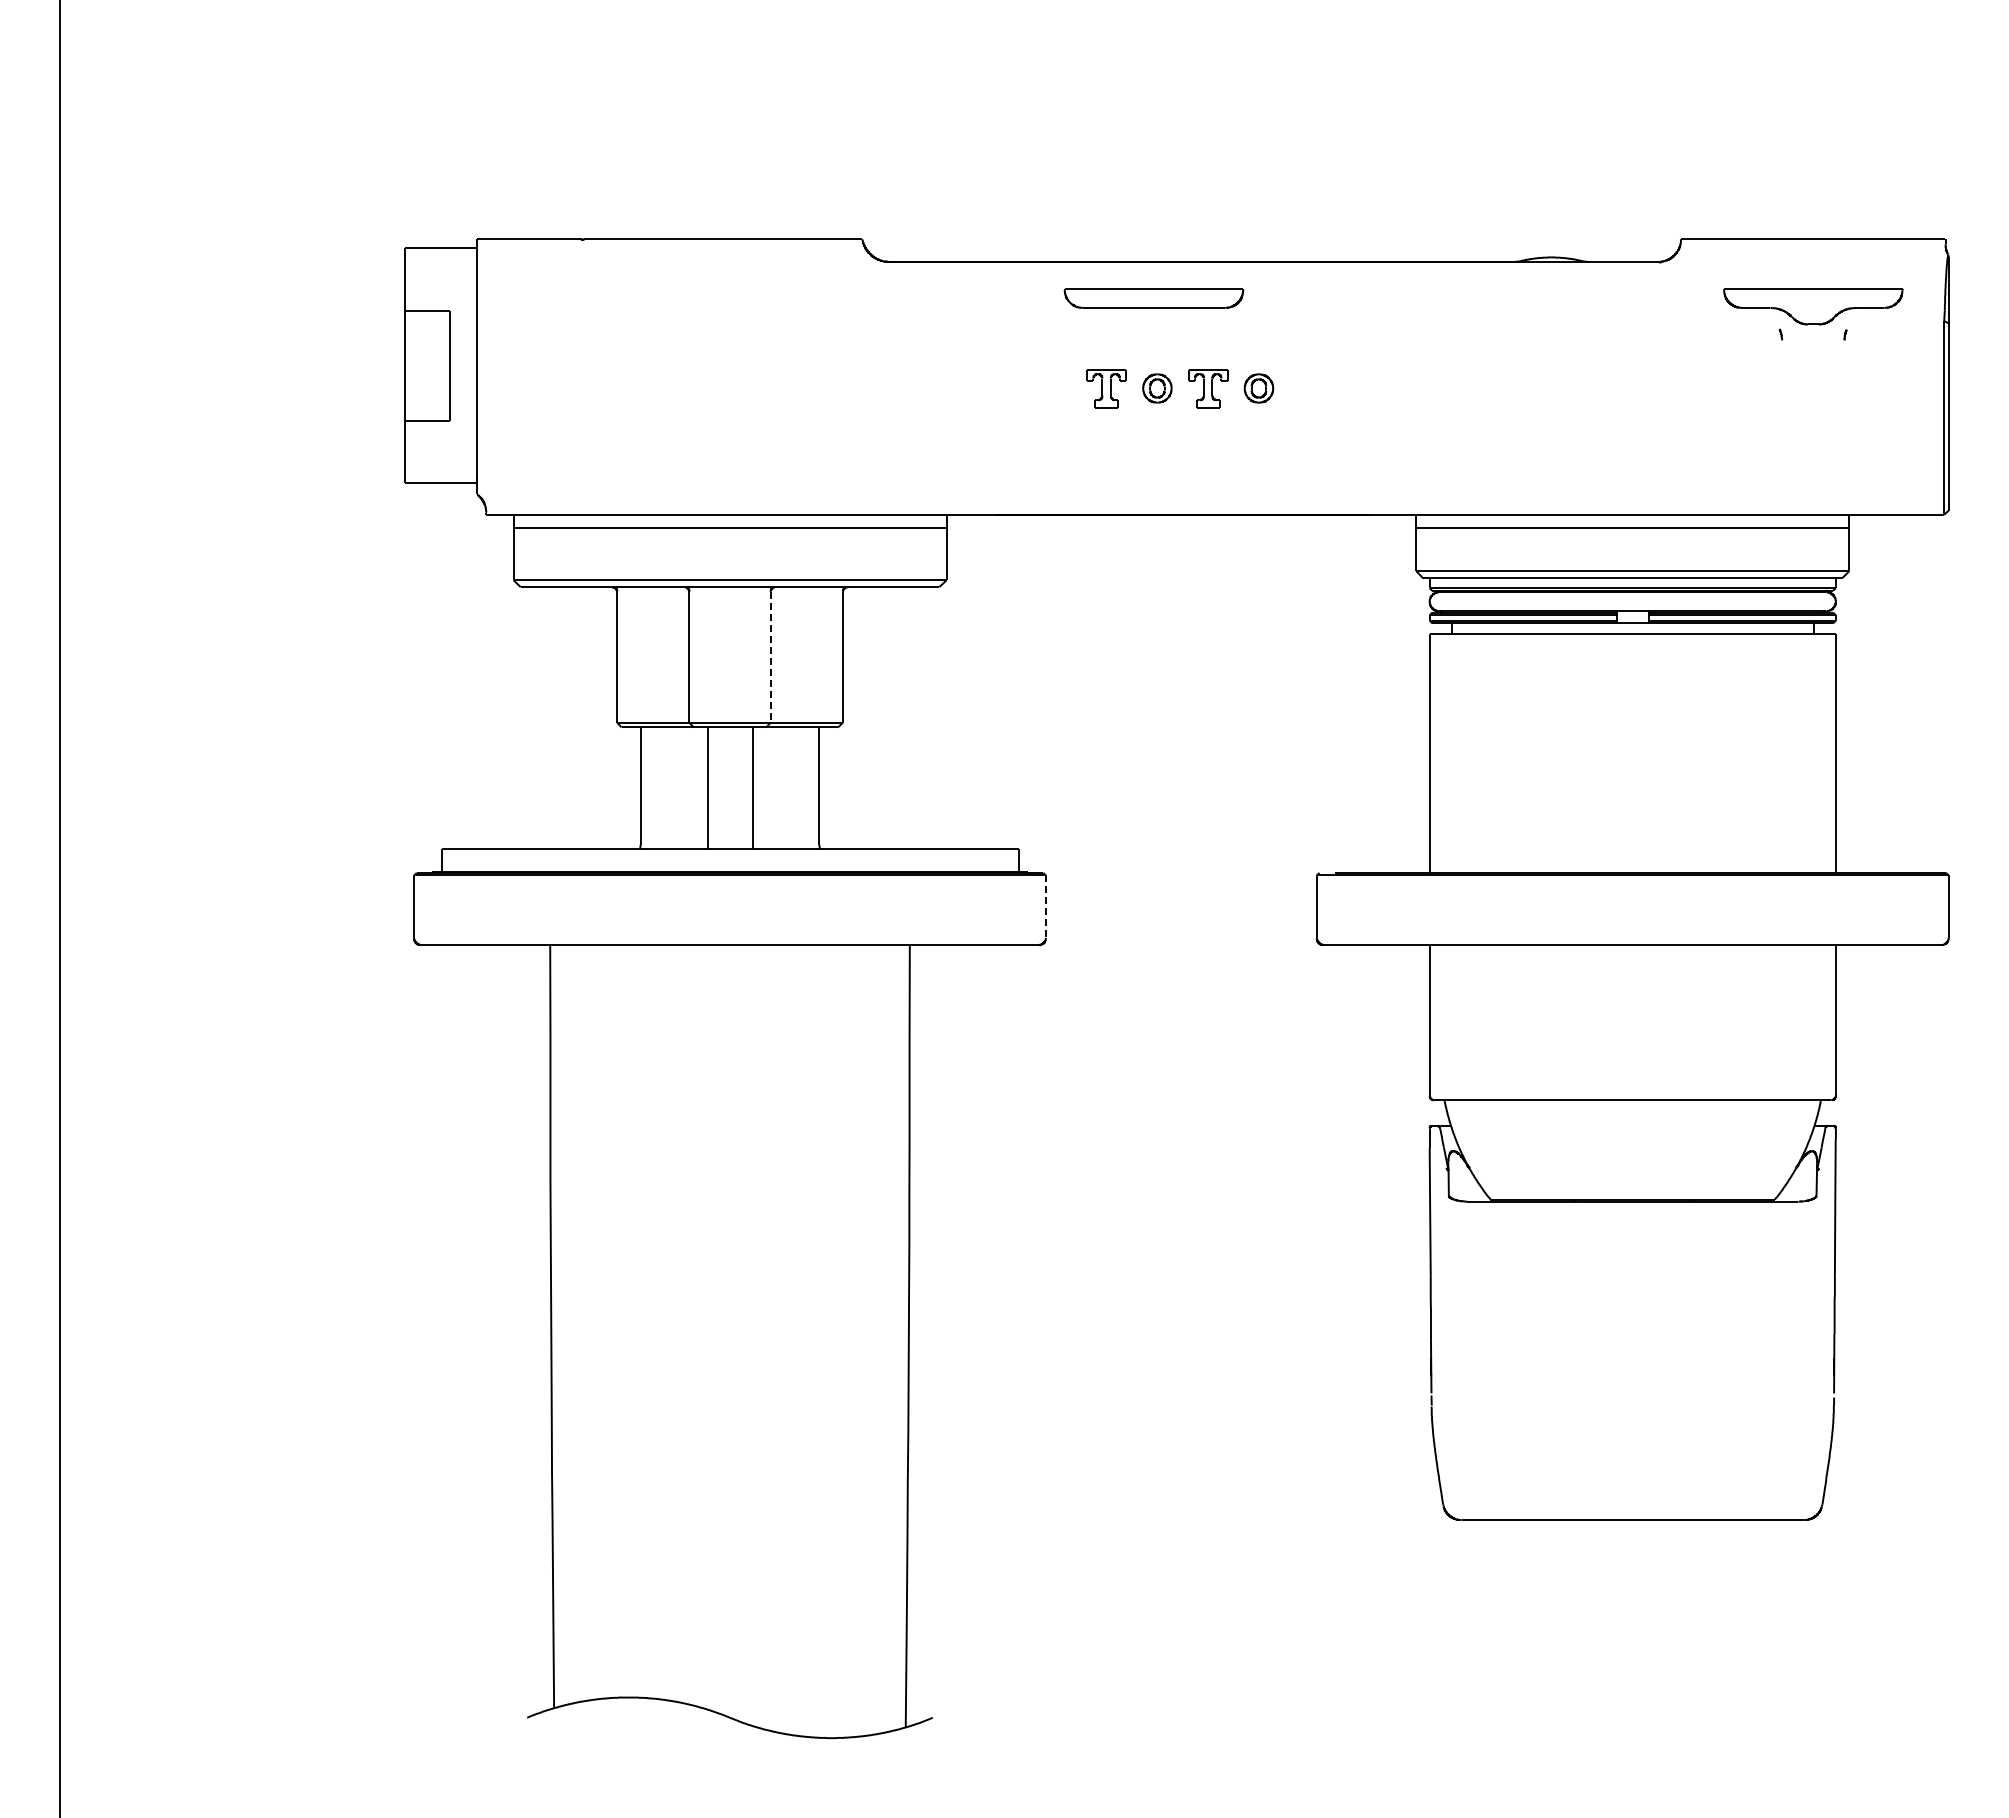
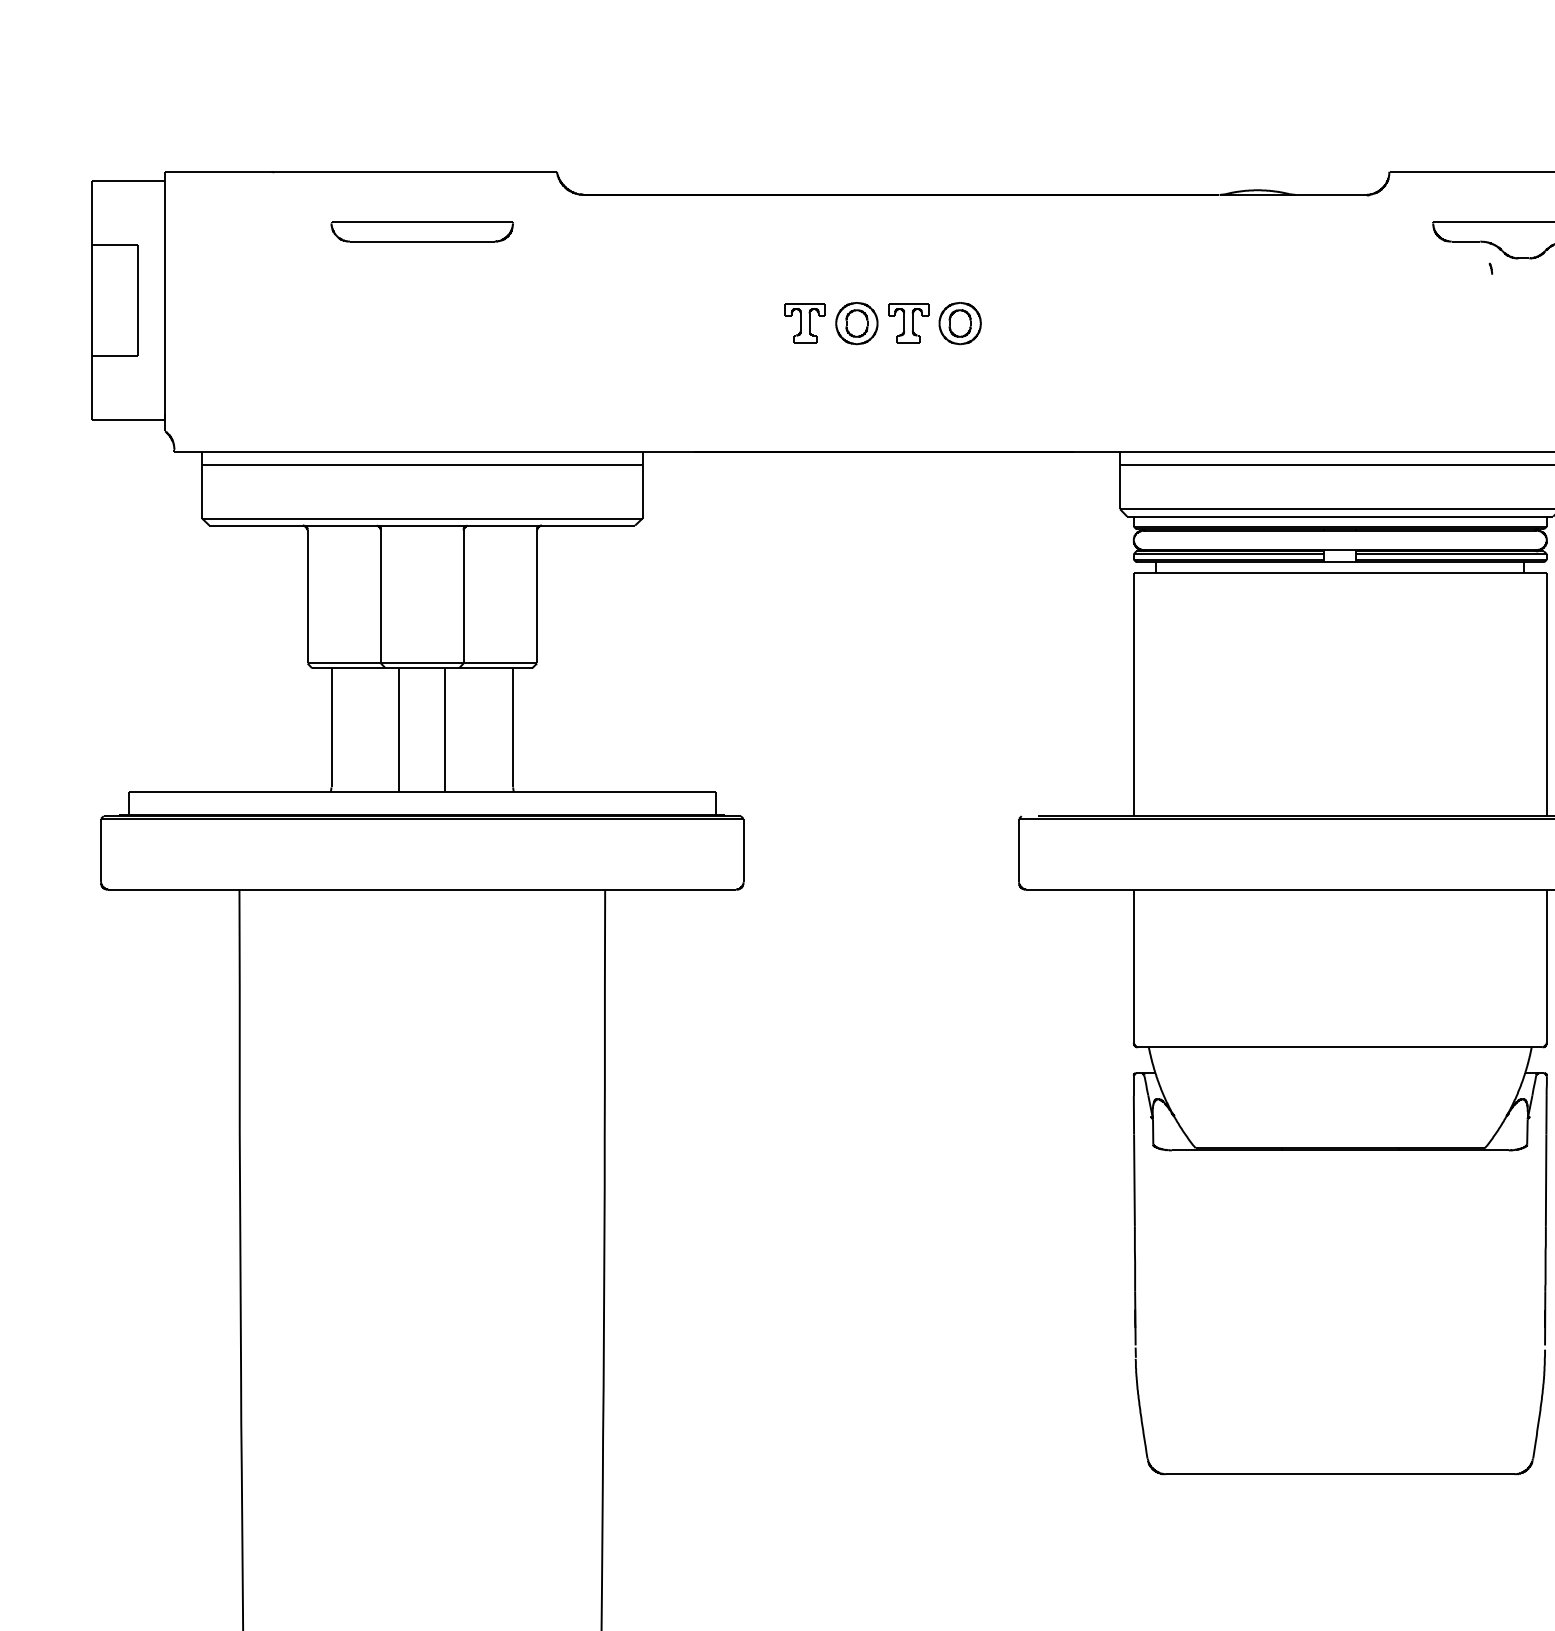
part: (1153, 298) -> (421, 232), moved
part: (1157, 388) -> (857, 323), size x1.43
part: (1258, 388) -> (959, 323), size x1.43
line: (770, 657) -> (463, 597), dashed -> solid
line: (1045, 907) -> (743, 851), dashed -> solid

